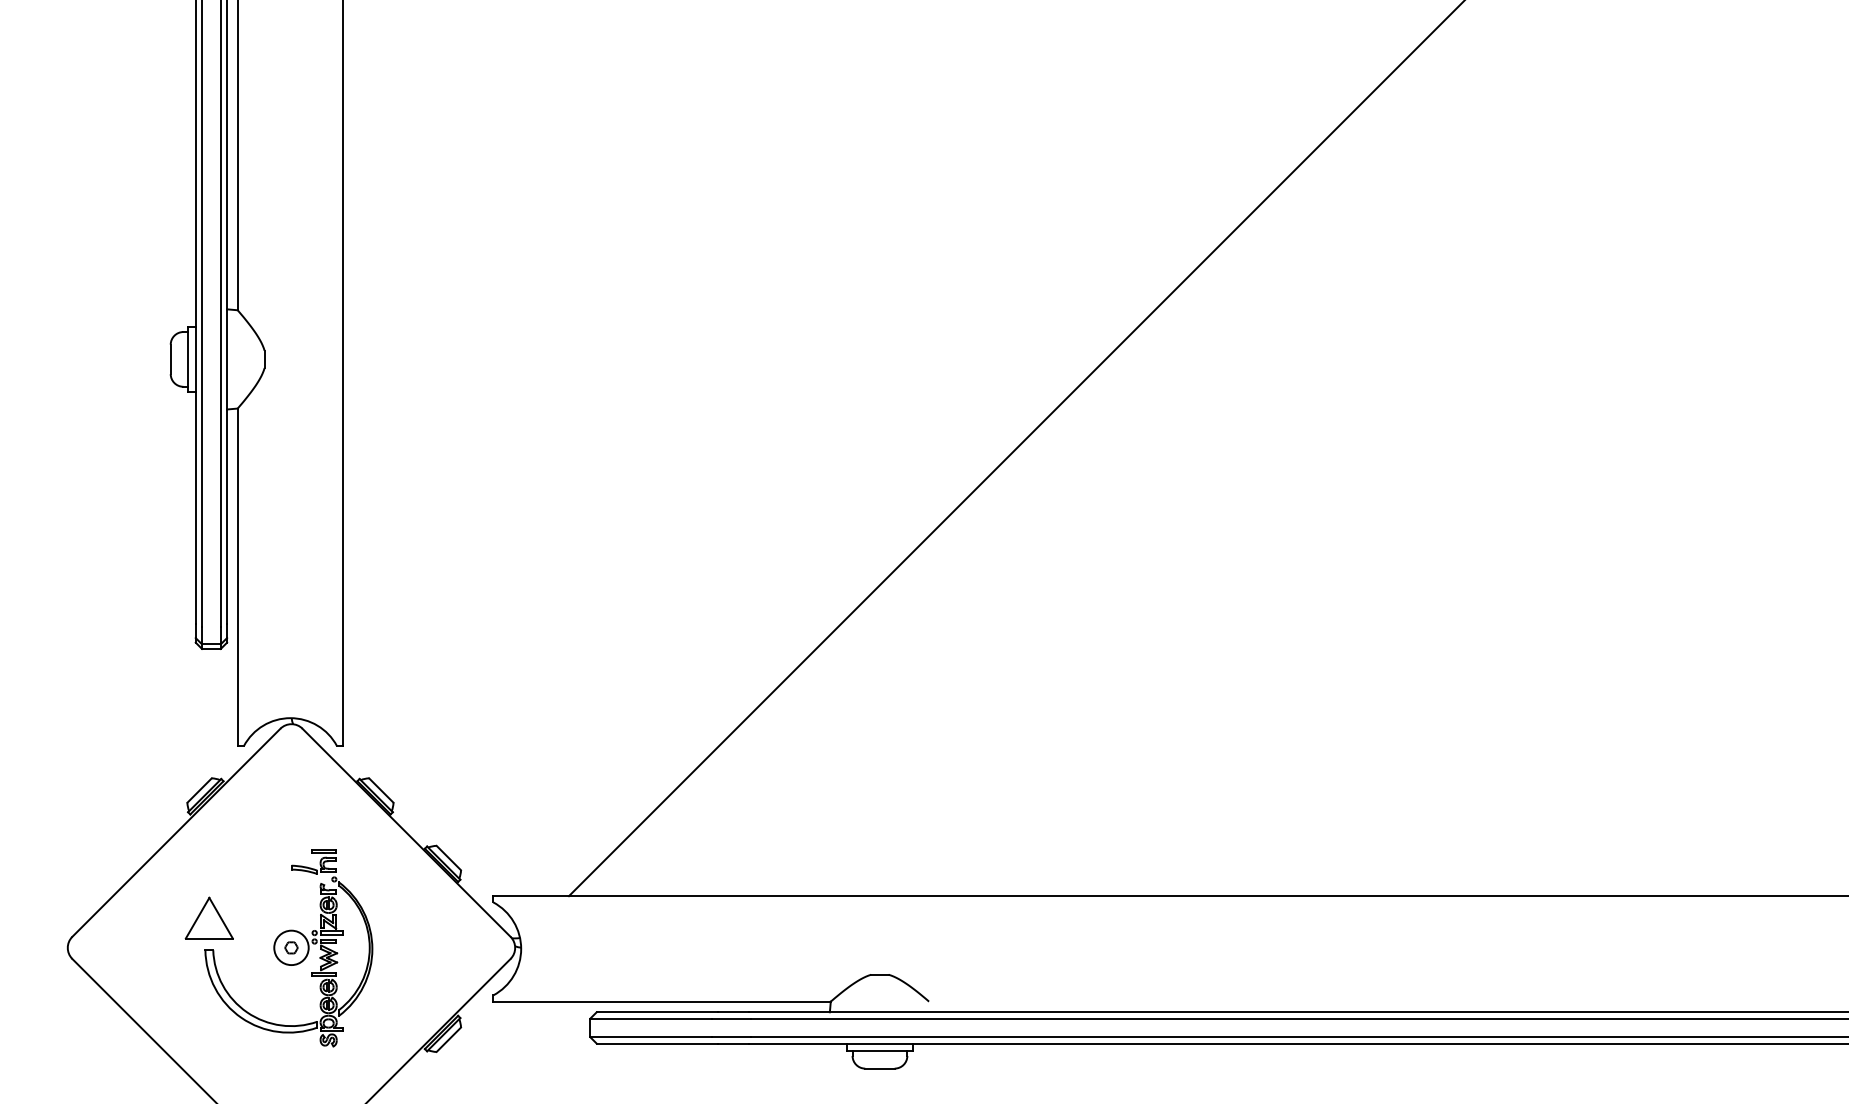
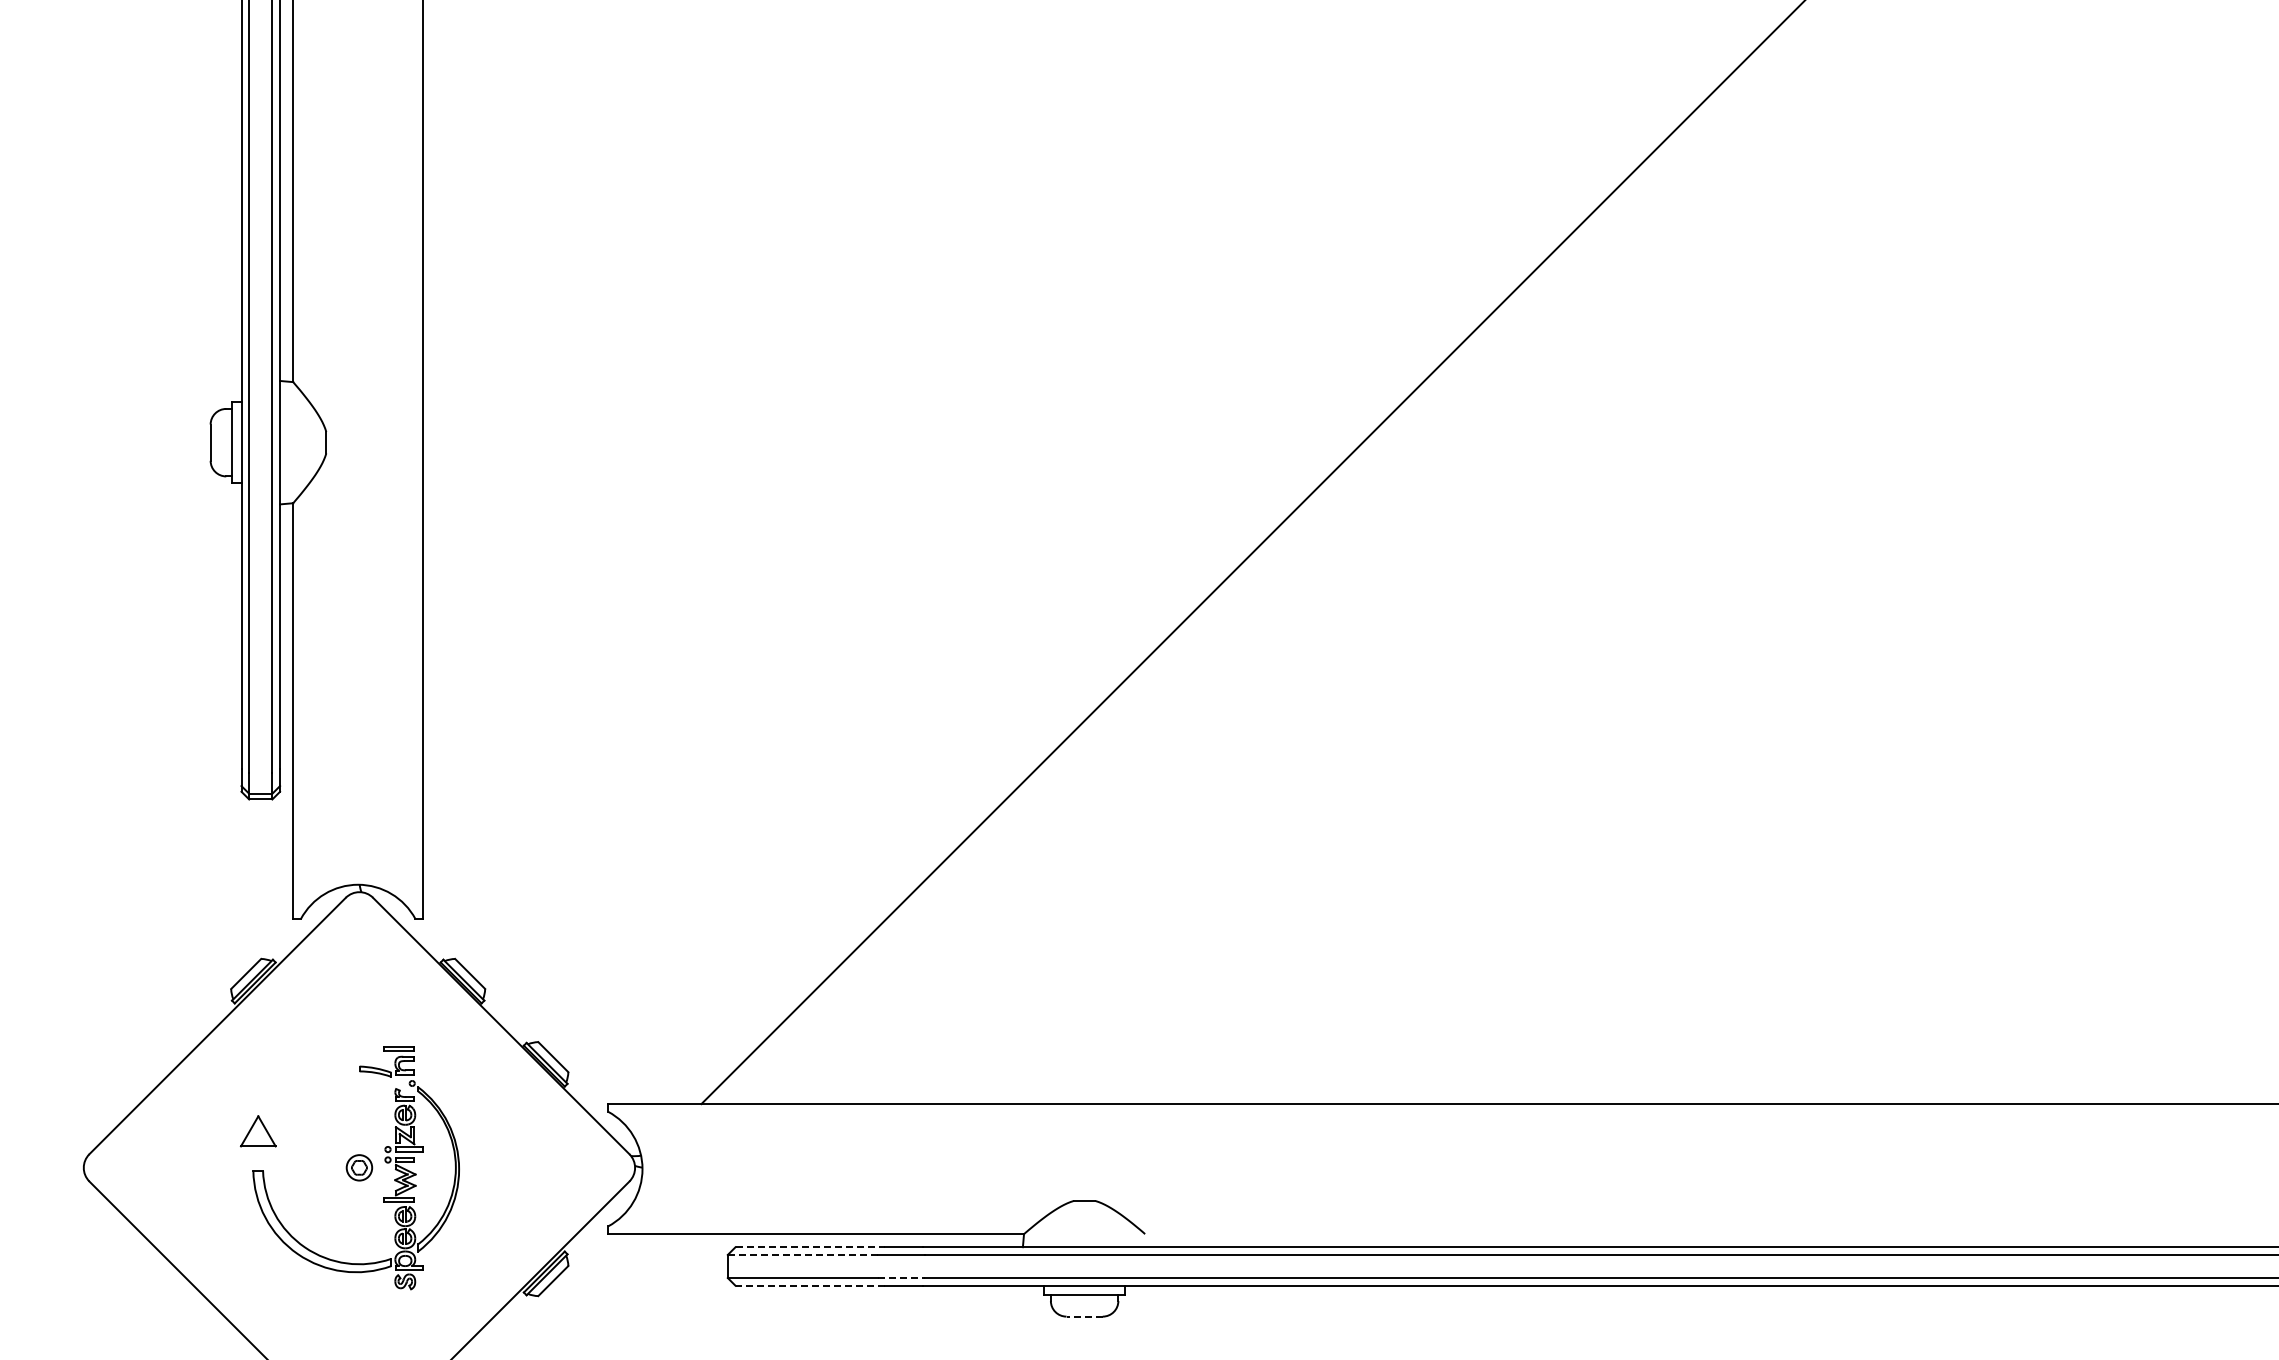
part: (209, 918) -> (258, 1131), size x0.6
circle: (291, 947) -> (359, 1167), size x0.6
line: (657, 1012) -> (810, 1247), solid -> dashed
line: (651, 1018) -> (802, 1254), solid -> dashed
line: (731, 1037) -> (901, 1278), solid -> dashed
line: (657, 1043) -> (810, 1285), solid -> dashed
line: (879, 1068) -> (1084, 1316), solid -> dashed

